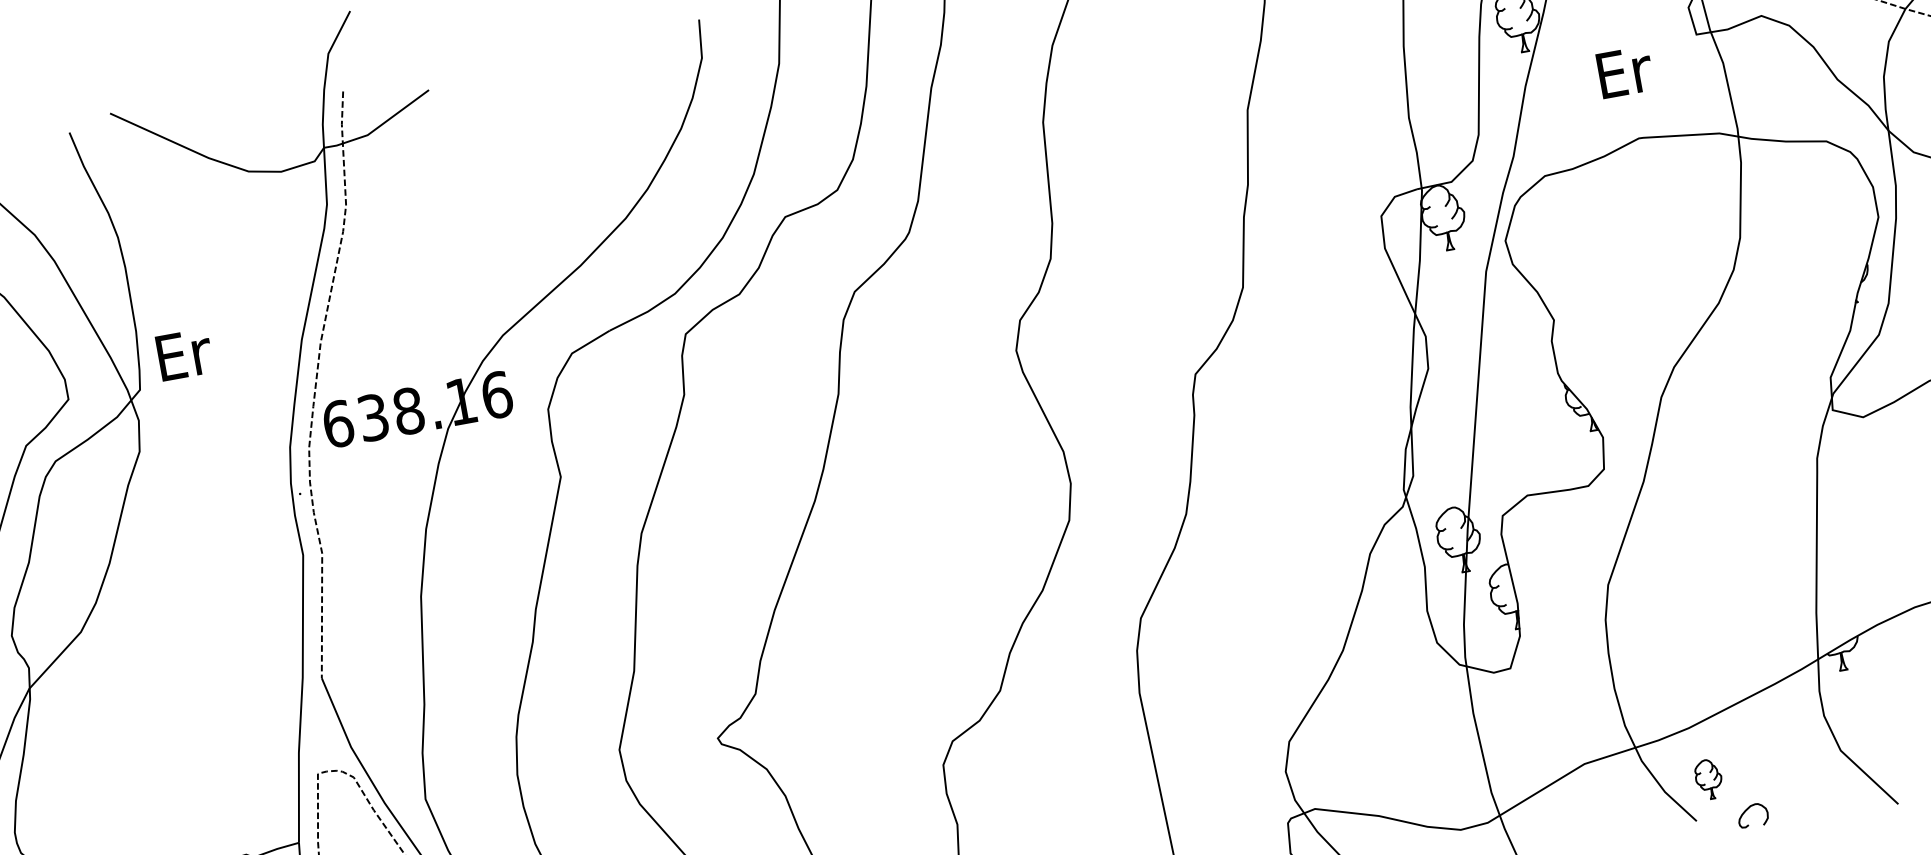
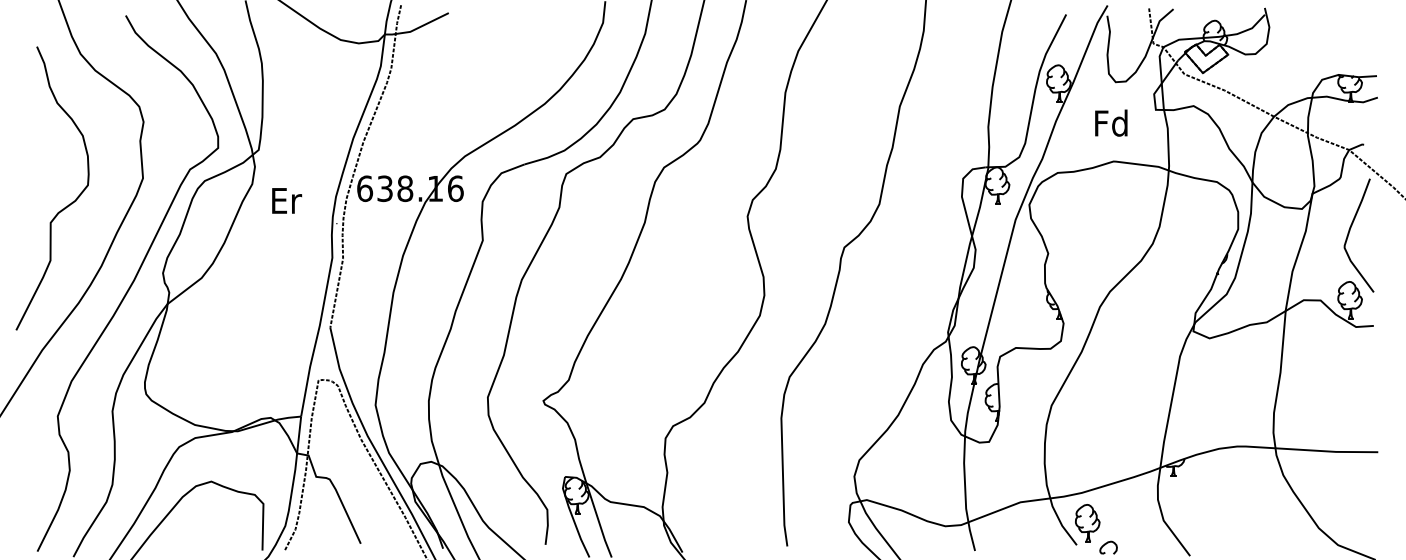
text: (1622, 70) -> (1111, 122), Er -> Fd
text: (185, 353) -> (287, 200), moved
part: (1708, 779) -> (1087, 523), size x1.67

